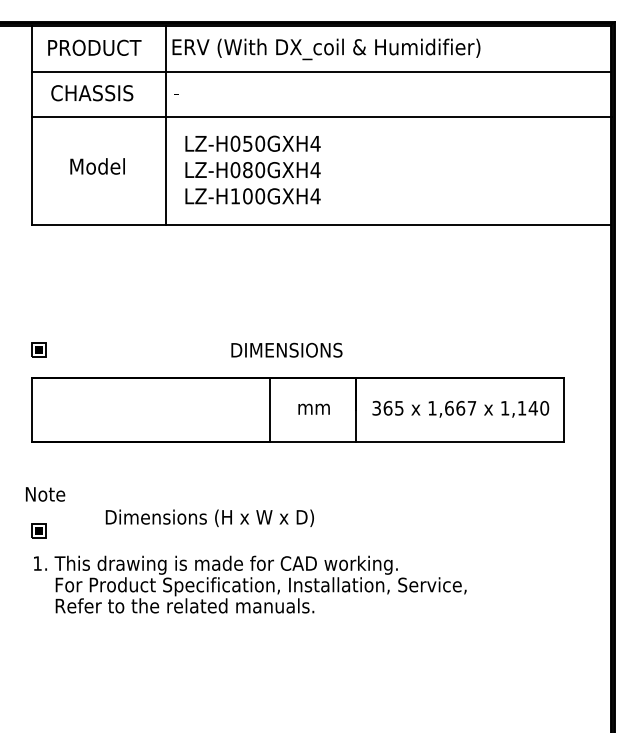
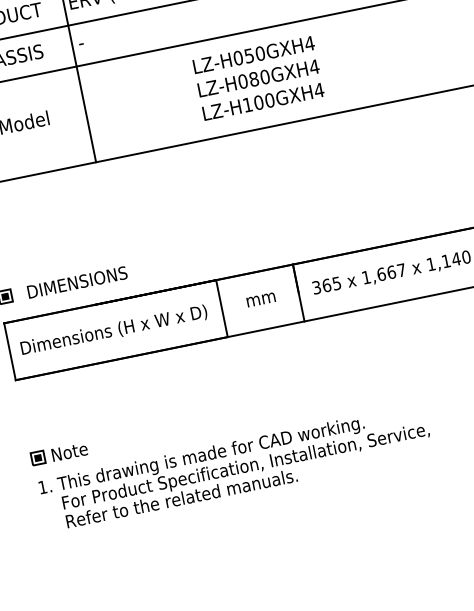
text: (252, 169) -> (258, 77), moved
text: (286, 349) -> (76, 281), moved
text: (45, 494) -> (69, 452), moved
text: (209, 518) -> (113, 330), moved

